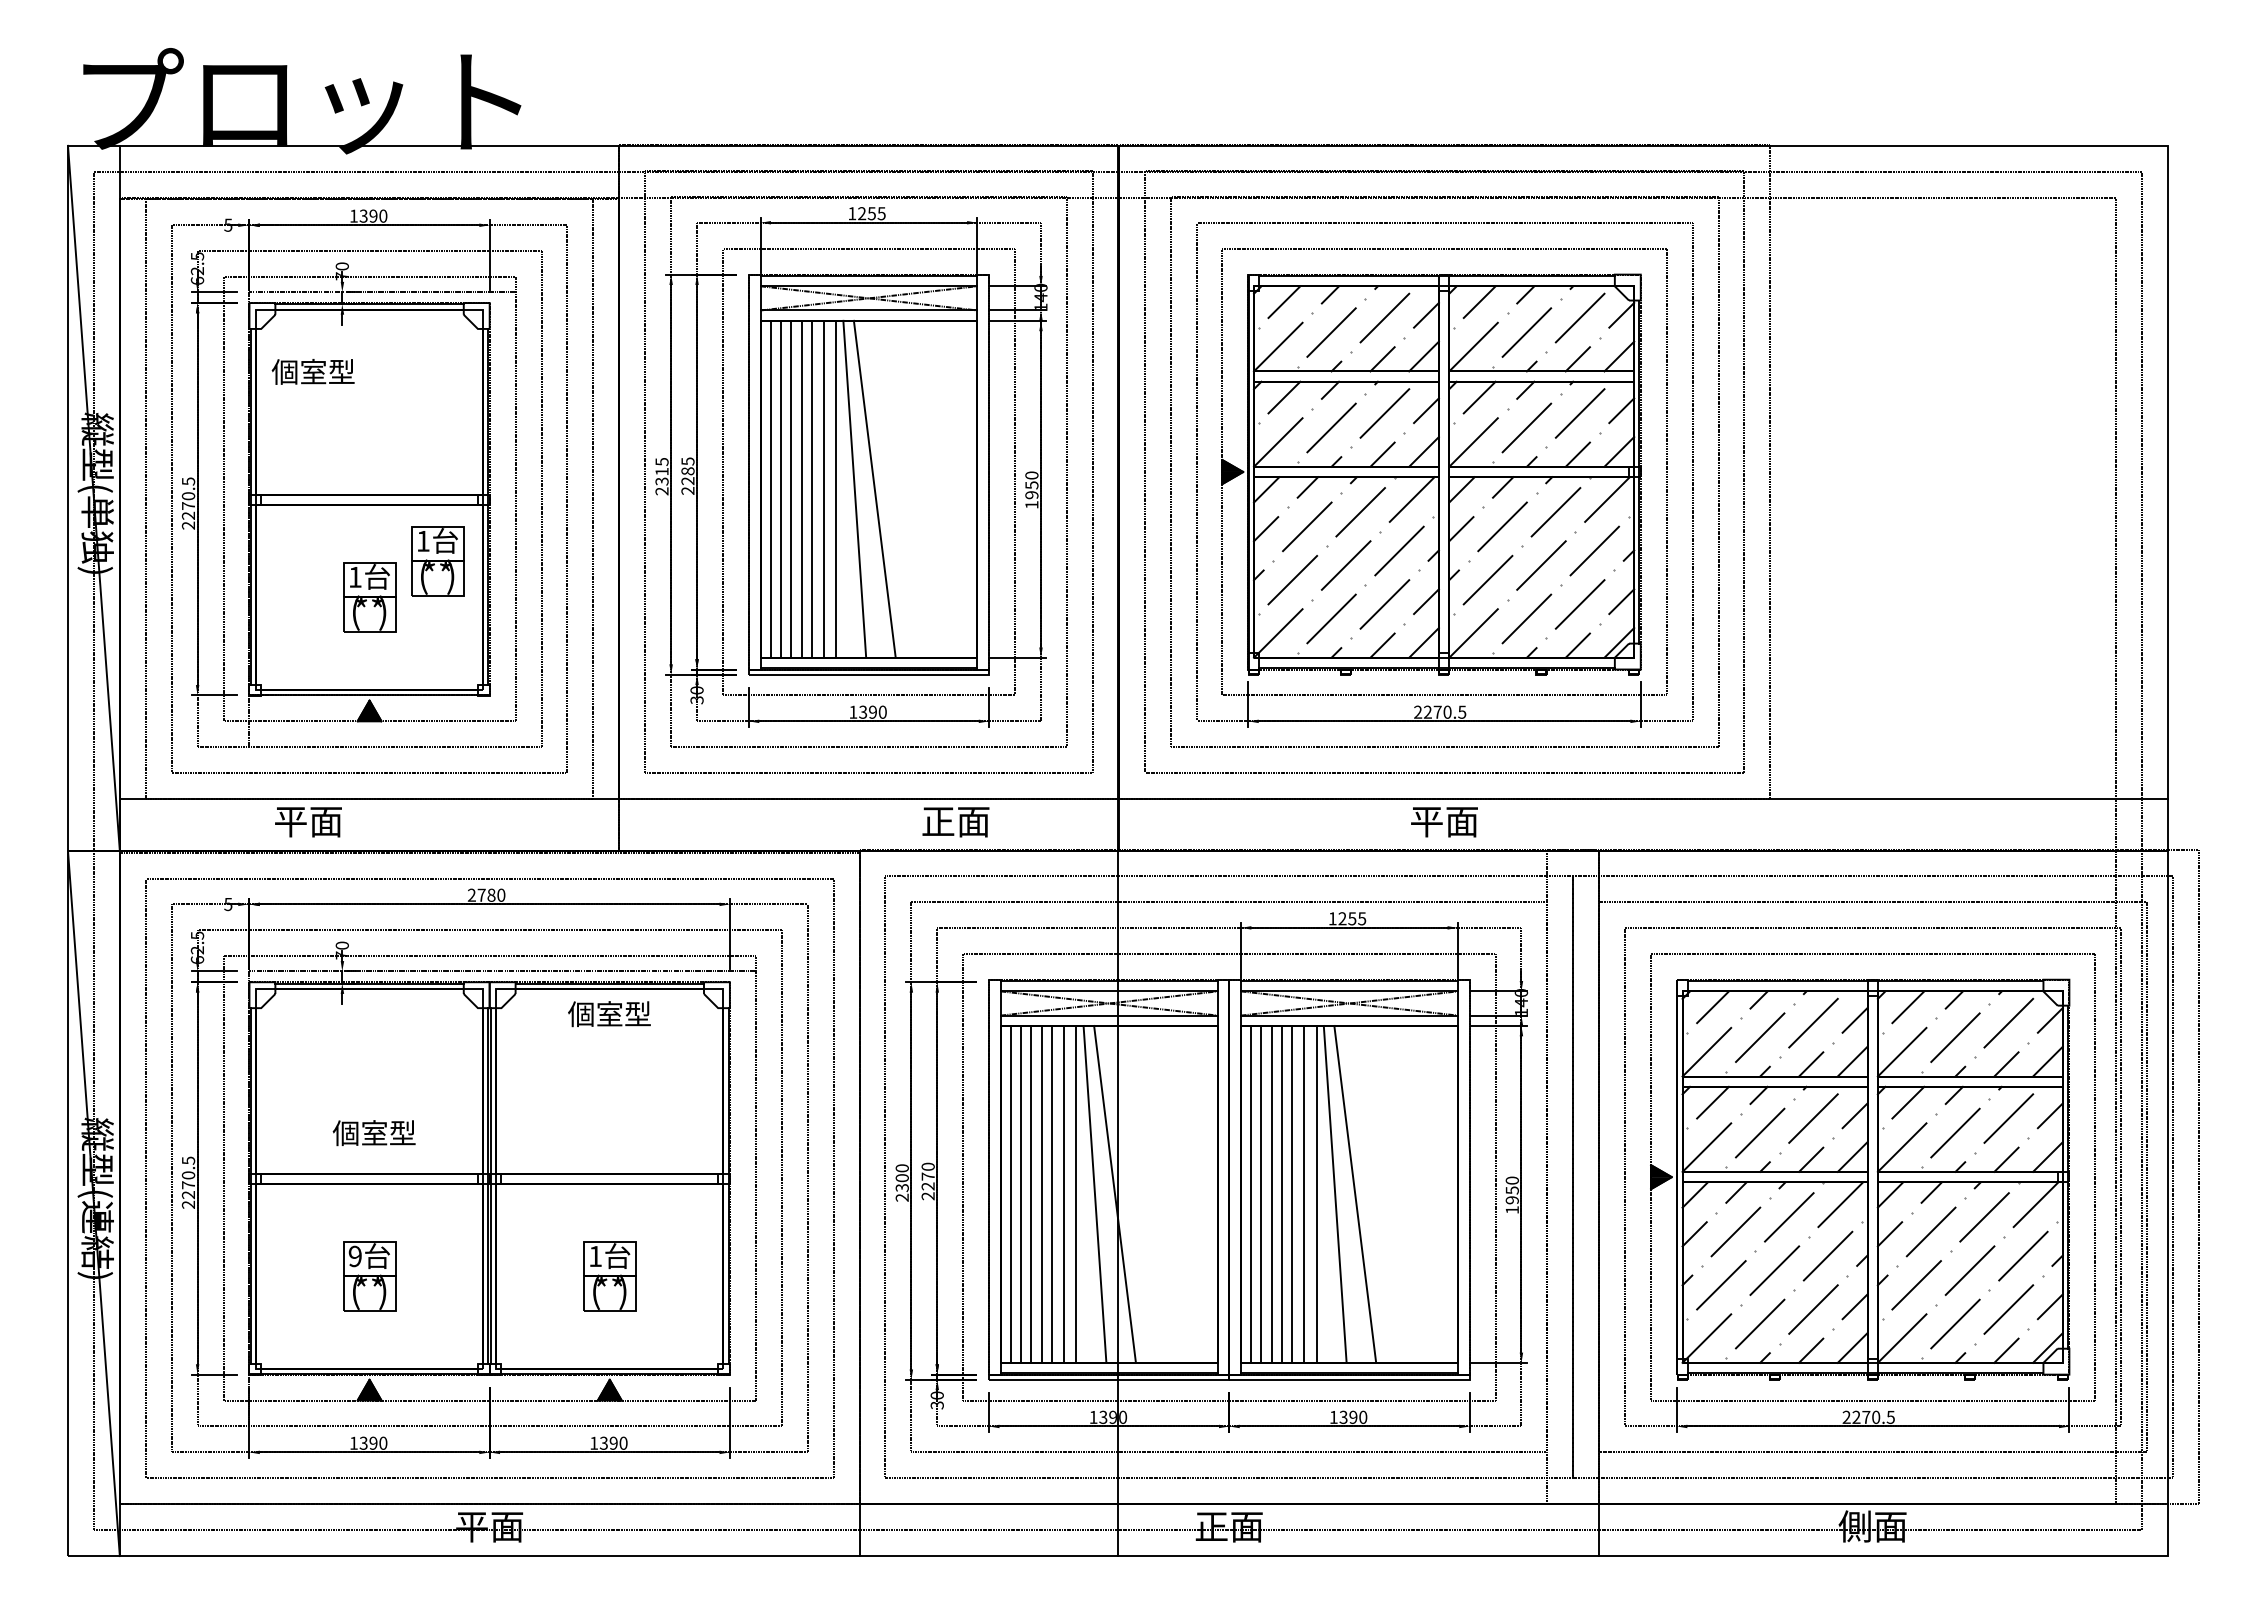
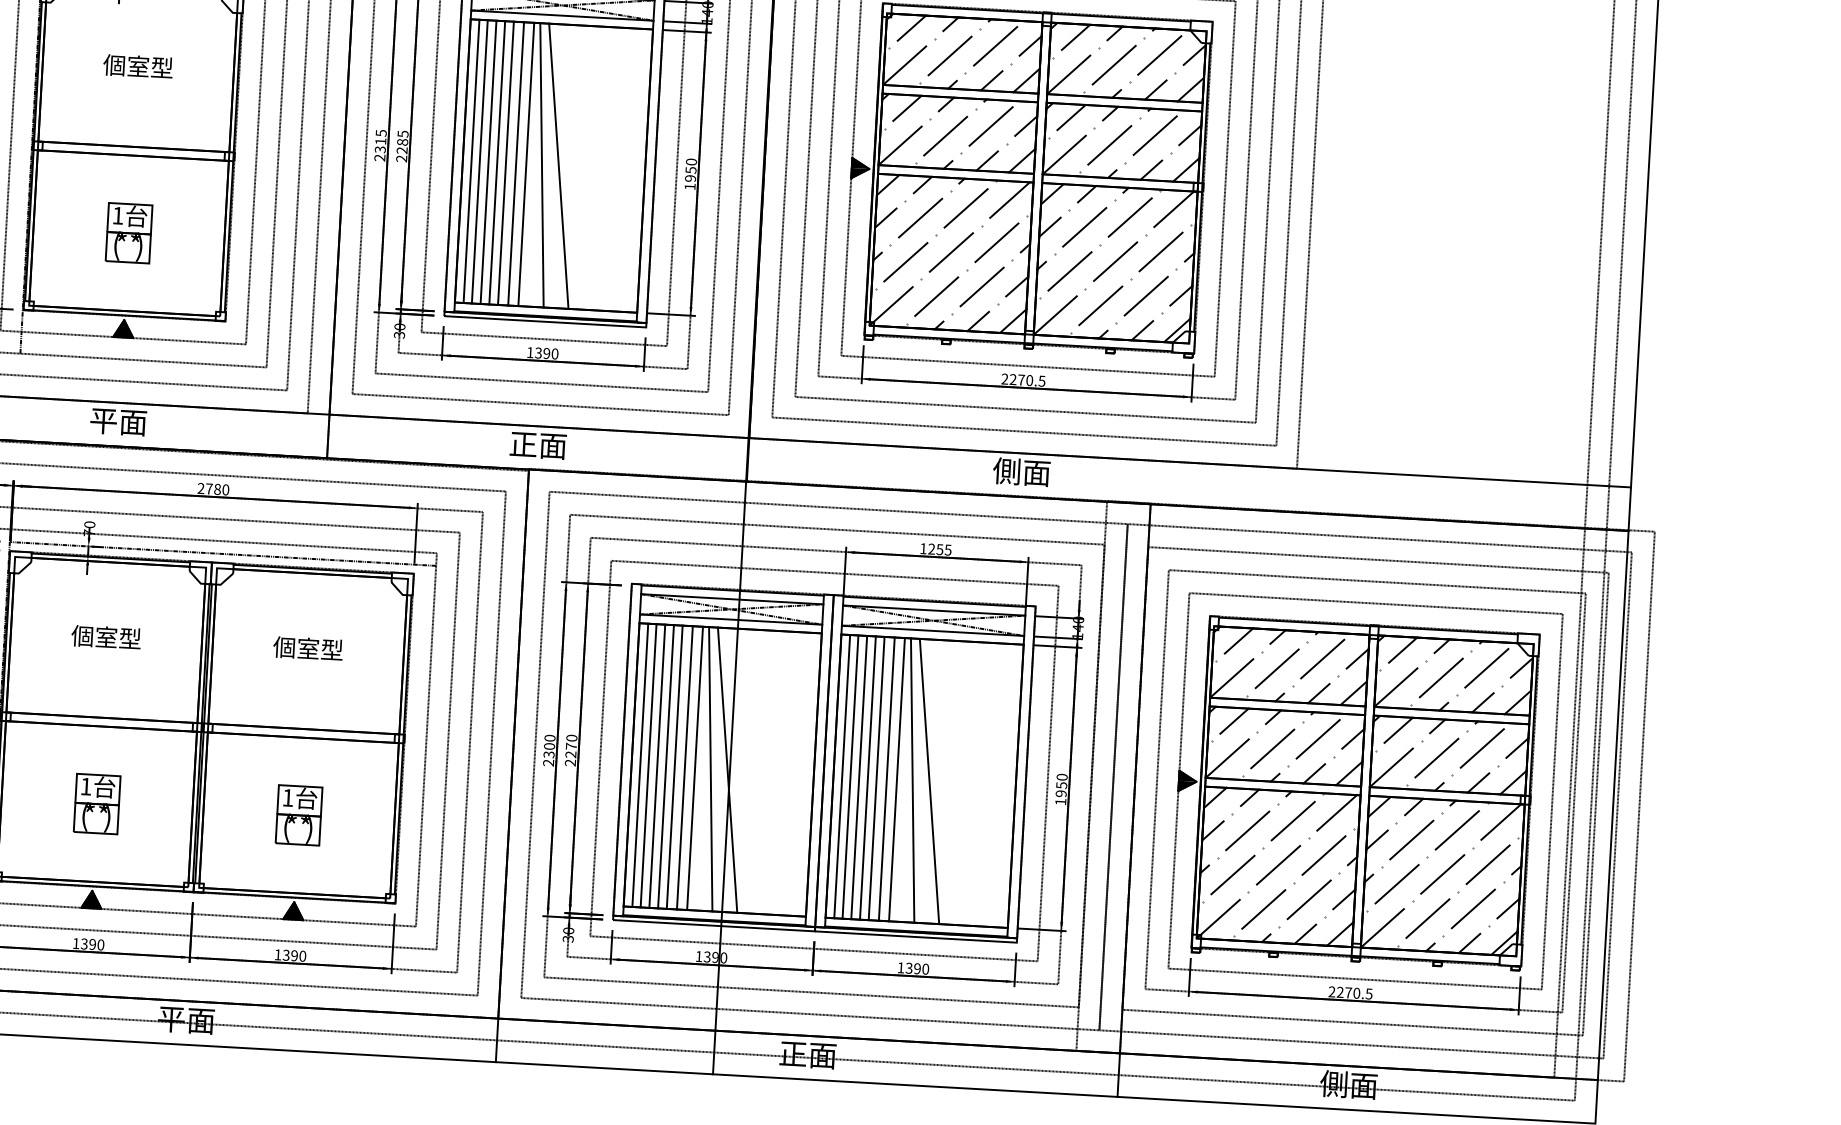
text: (312, 371) -> (137, 66), moved
part: (437, 561) -> (187, 206), removed
text: (1426, 821) -> (1006, 471), 平面 -> 側面
text: (308, 822) -> (118, 422), moved
text: (955, 822) -> (537, 446), moved
text: (609, 1014) -> (308, 648), moved
text: (373, 1133) -> (105, 637), moved
text: (354, 1256) -> (85, 786), 9 -> 1

